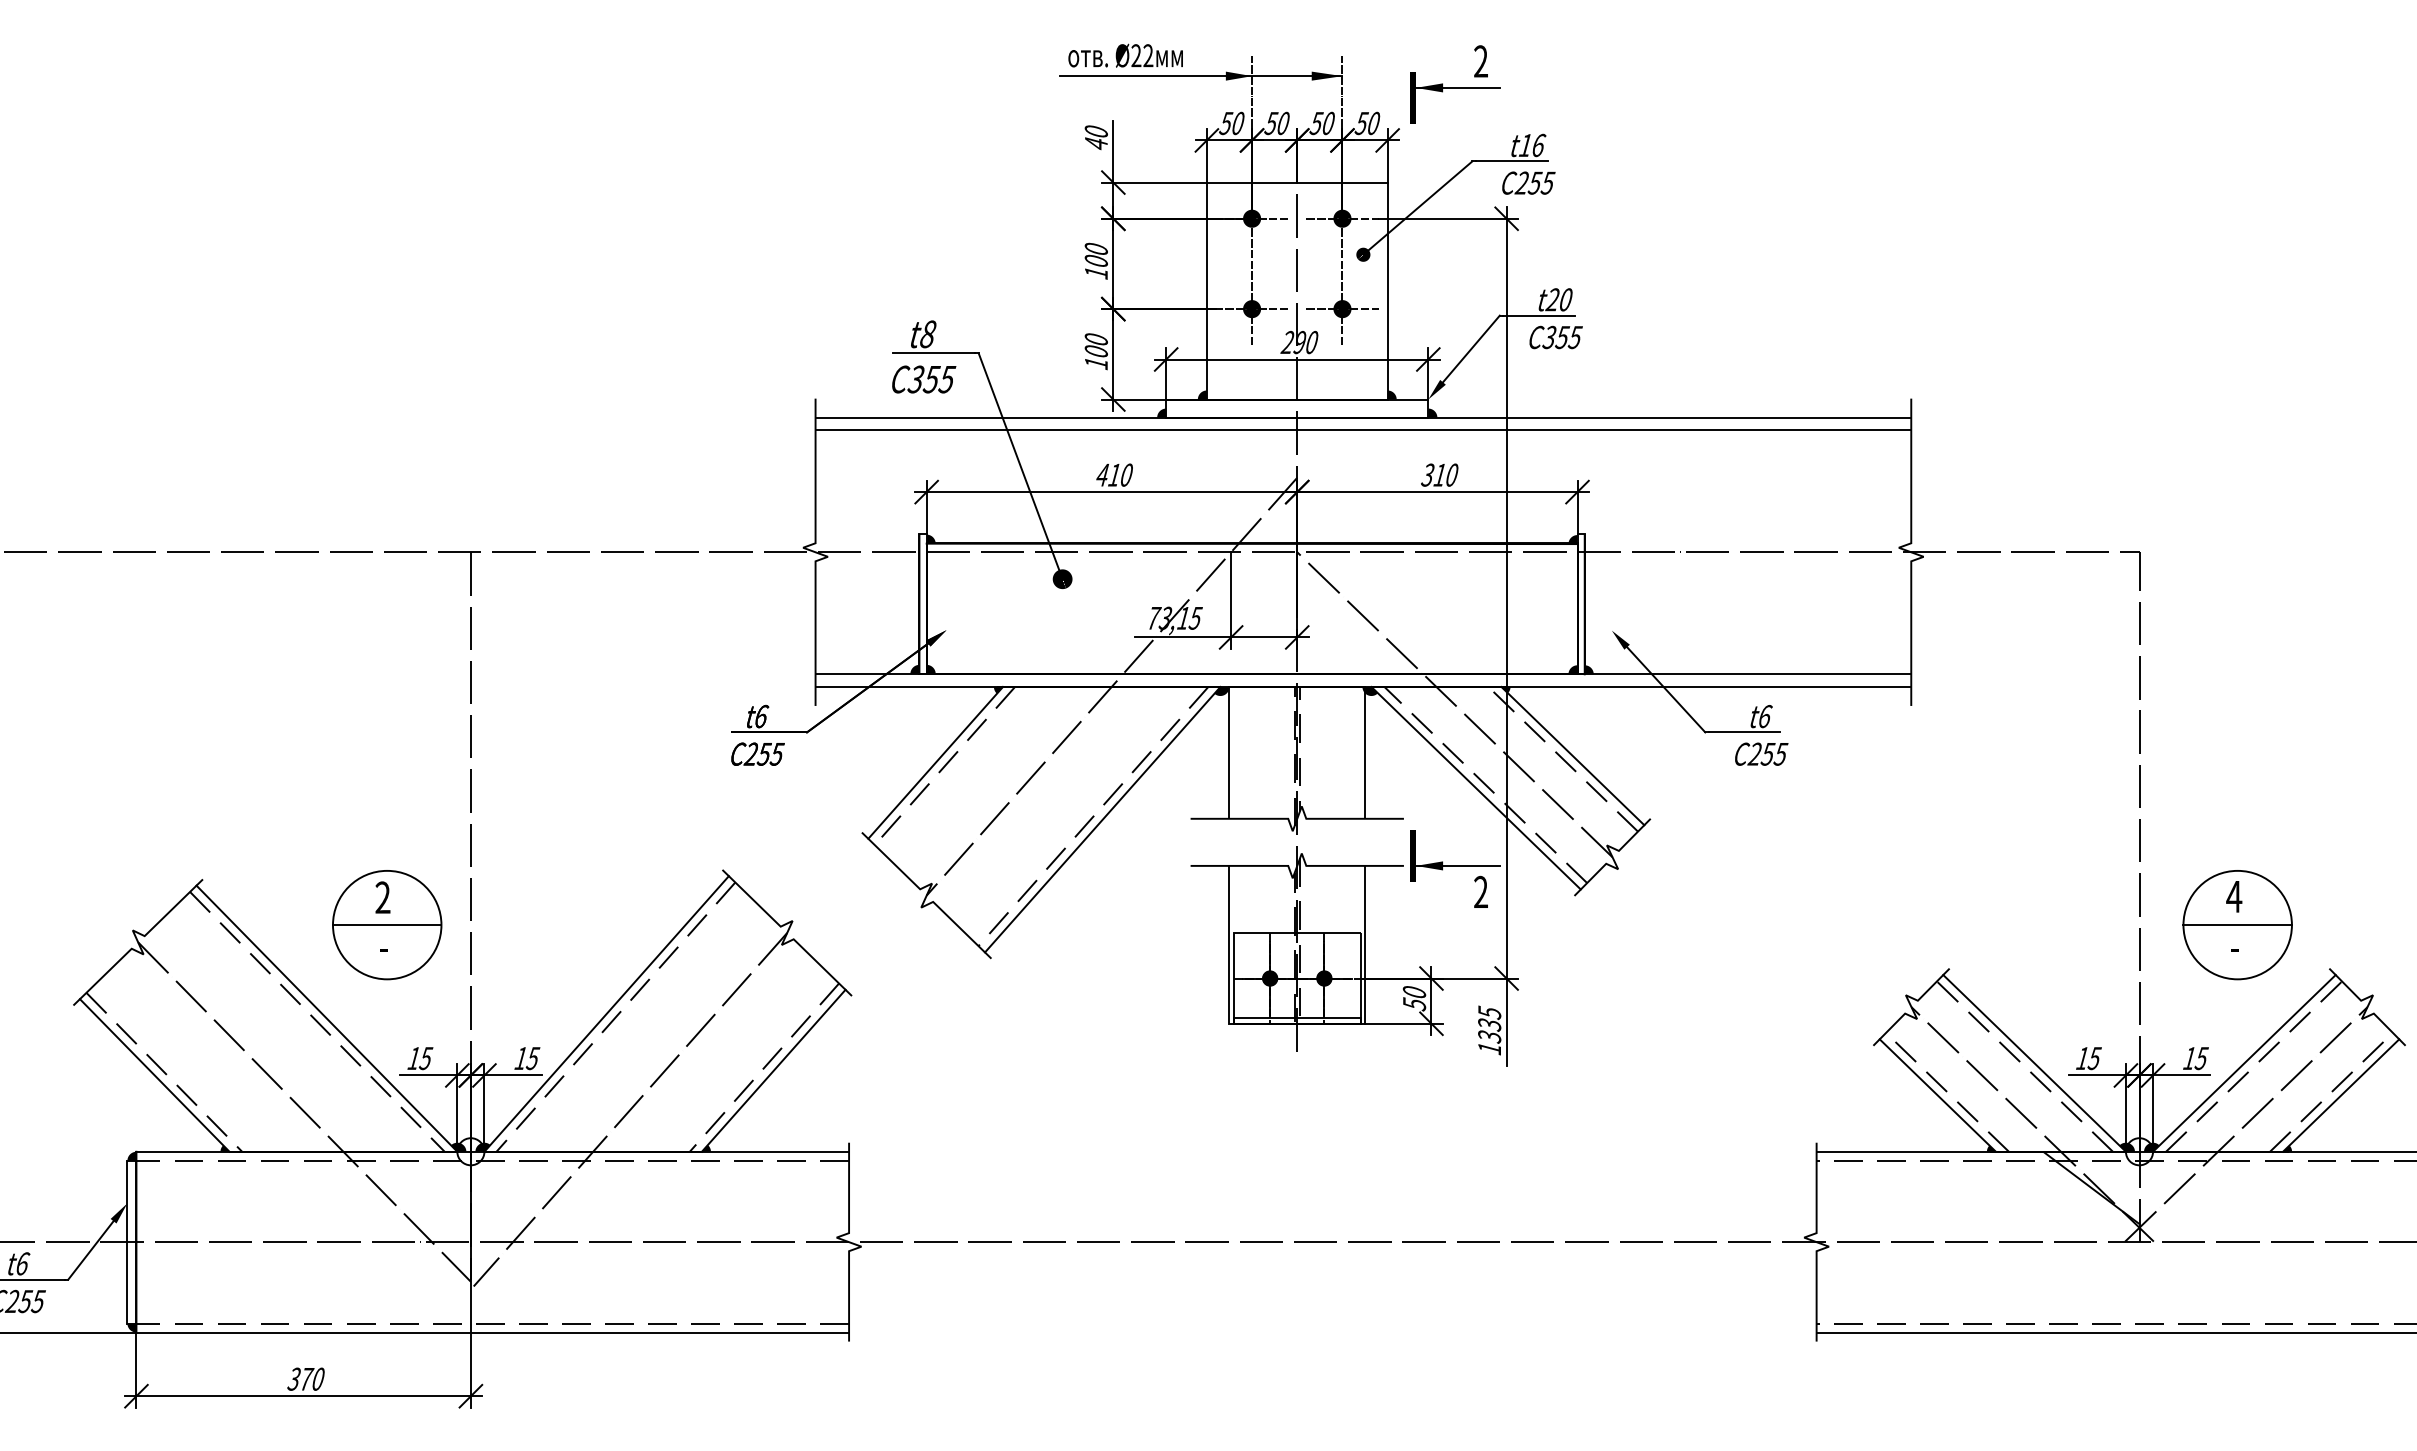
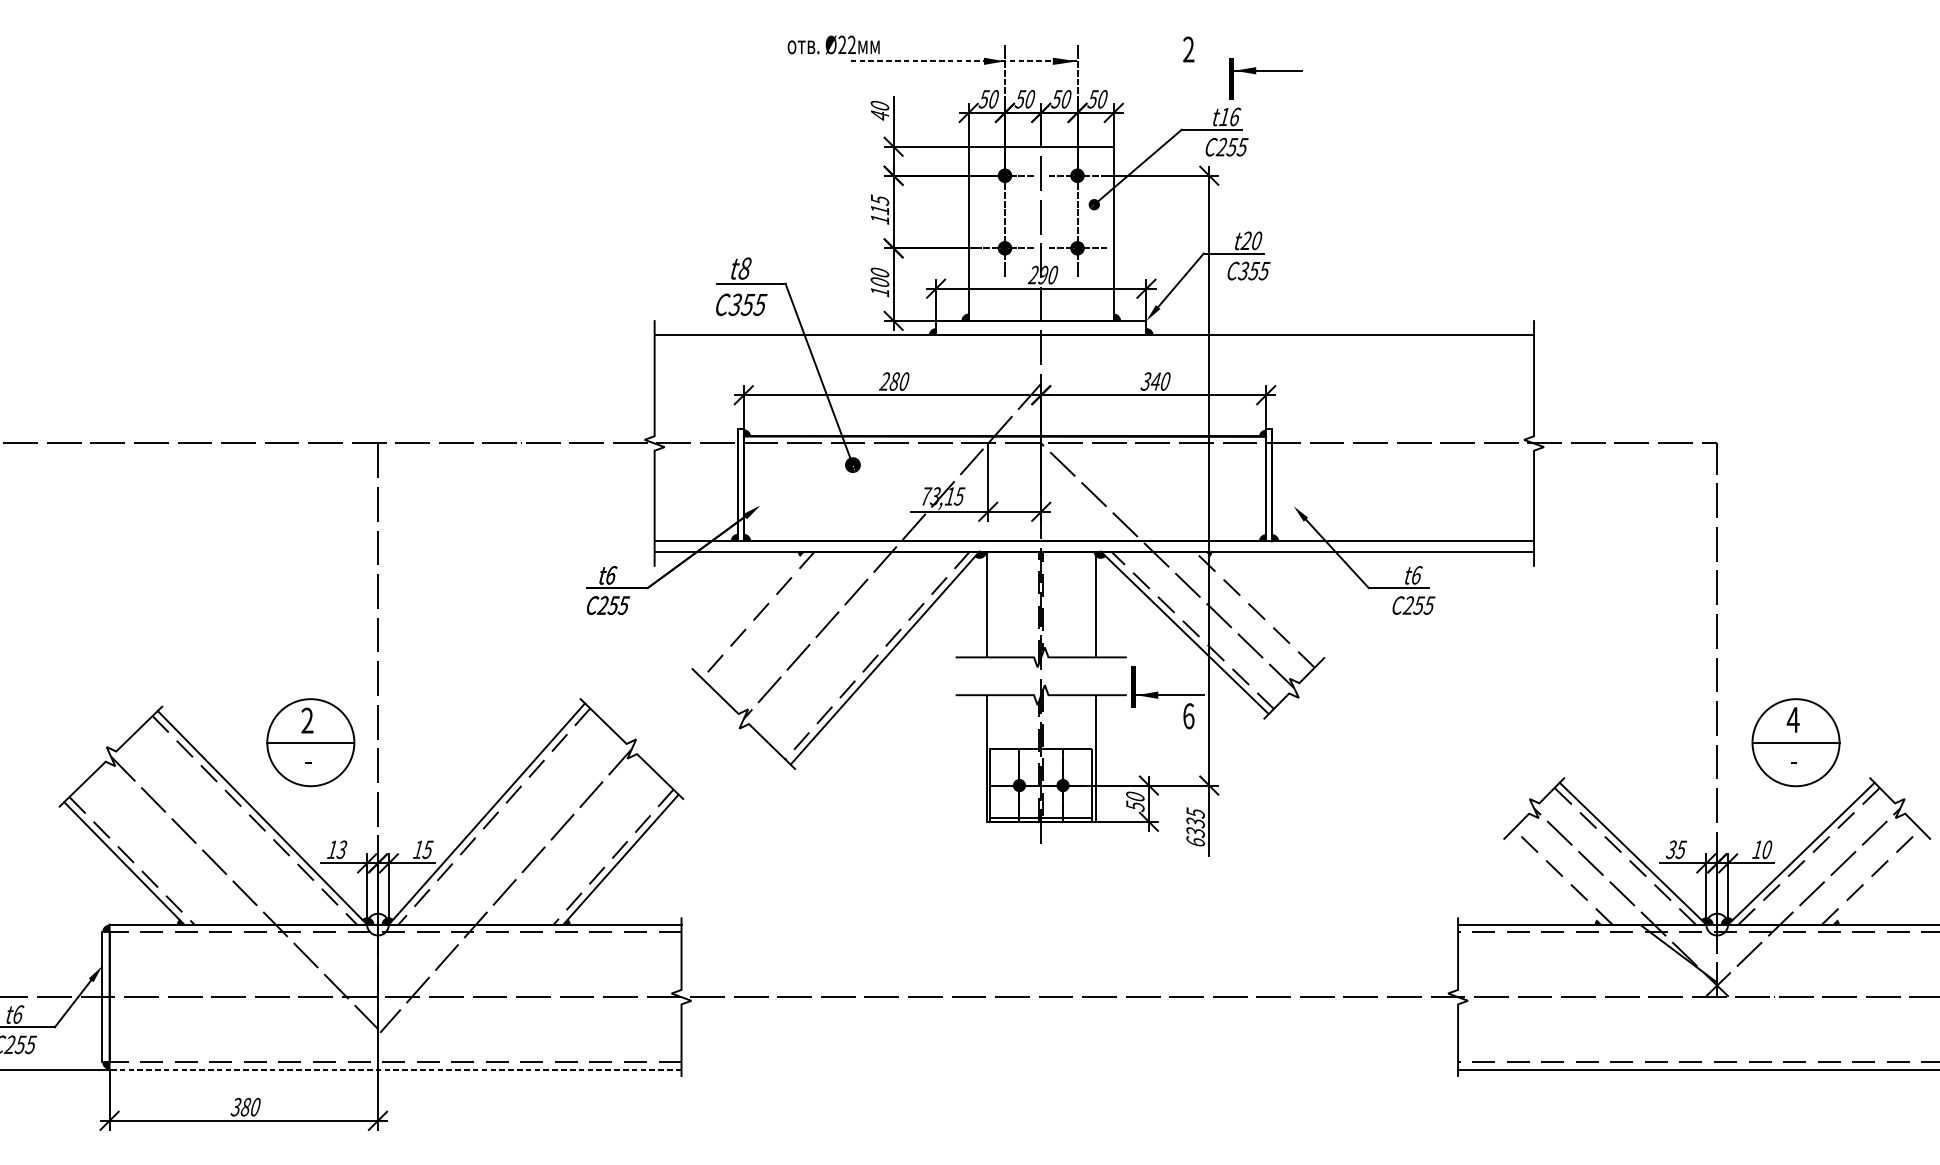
text: (1125, 55) -> (833, 44), moved
line: (1201, 76) -> (964, 61), solid -> dashed
part: (1455, 88) -> (1266, 71), moved
text: (1095, 254) -> (879, 204), 100 -> 115
line: (1363, 430) -> (1094, 345), removed
text: (1108, 474) -> (889, 381), 410 -> 280
text: (1439, 474) -> (1155, 381), 310 -> 340
line: (1572, 755) -> (1262, 606), removed
line: (935, 762) -> (750, 612), removed
text: (1481, 891) -> (1189, 715), 2 -> 6
text: (1489, 1048) -> (1195, 841), 1335 -> 6335
text: (427, 1057) -> (343, 848), 15 -> 13
text: (2082, 1058) -> (1671, 849), 15 -> 35
text: (2201, 1058) -> (1766, 849), 15 -> 10
line: (1937, 1095) -> (1555, 879), removed
line: (2341, 1095) -> (1879, 879), removed
line: (492, 1332) -> (395, 1069), solid -> dashed
text: (307, 1378) -> (246, 1106), 370 -> 380

